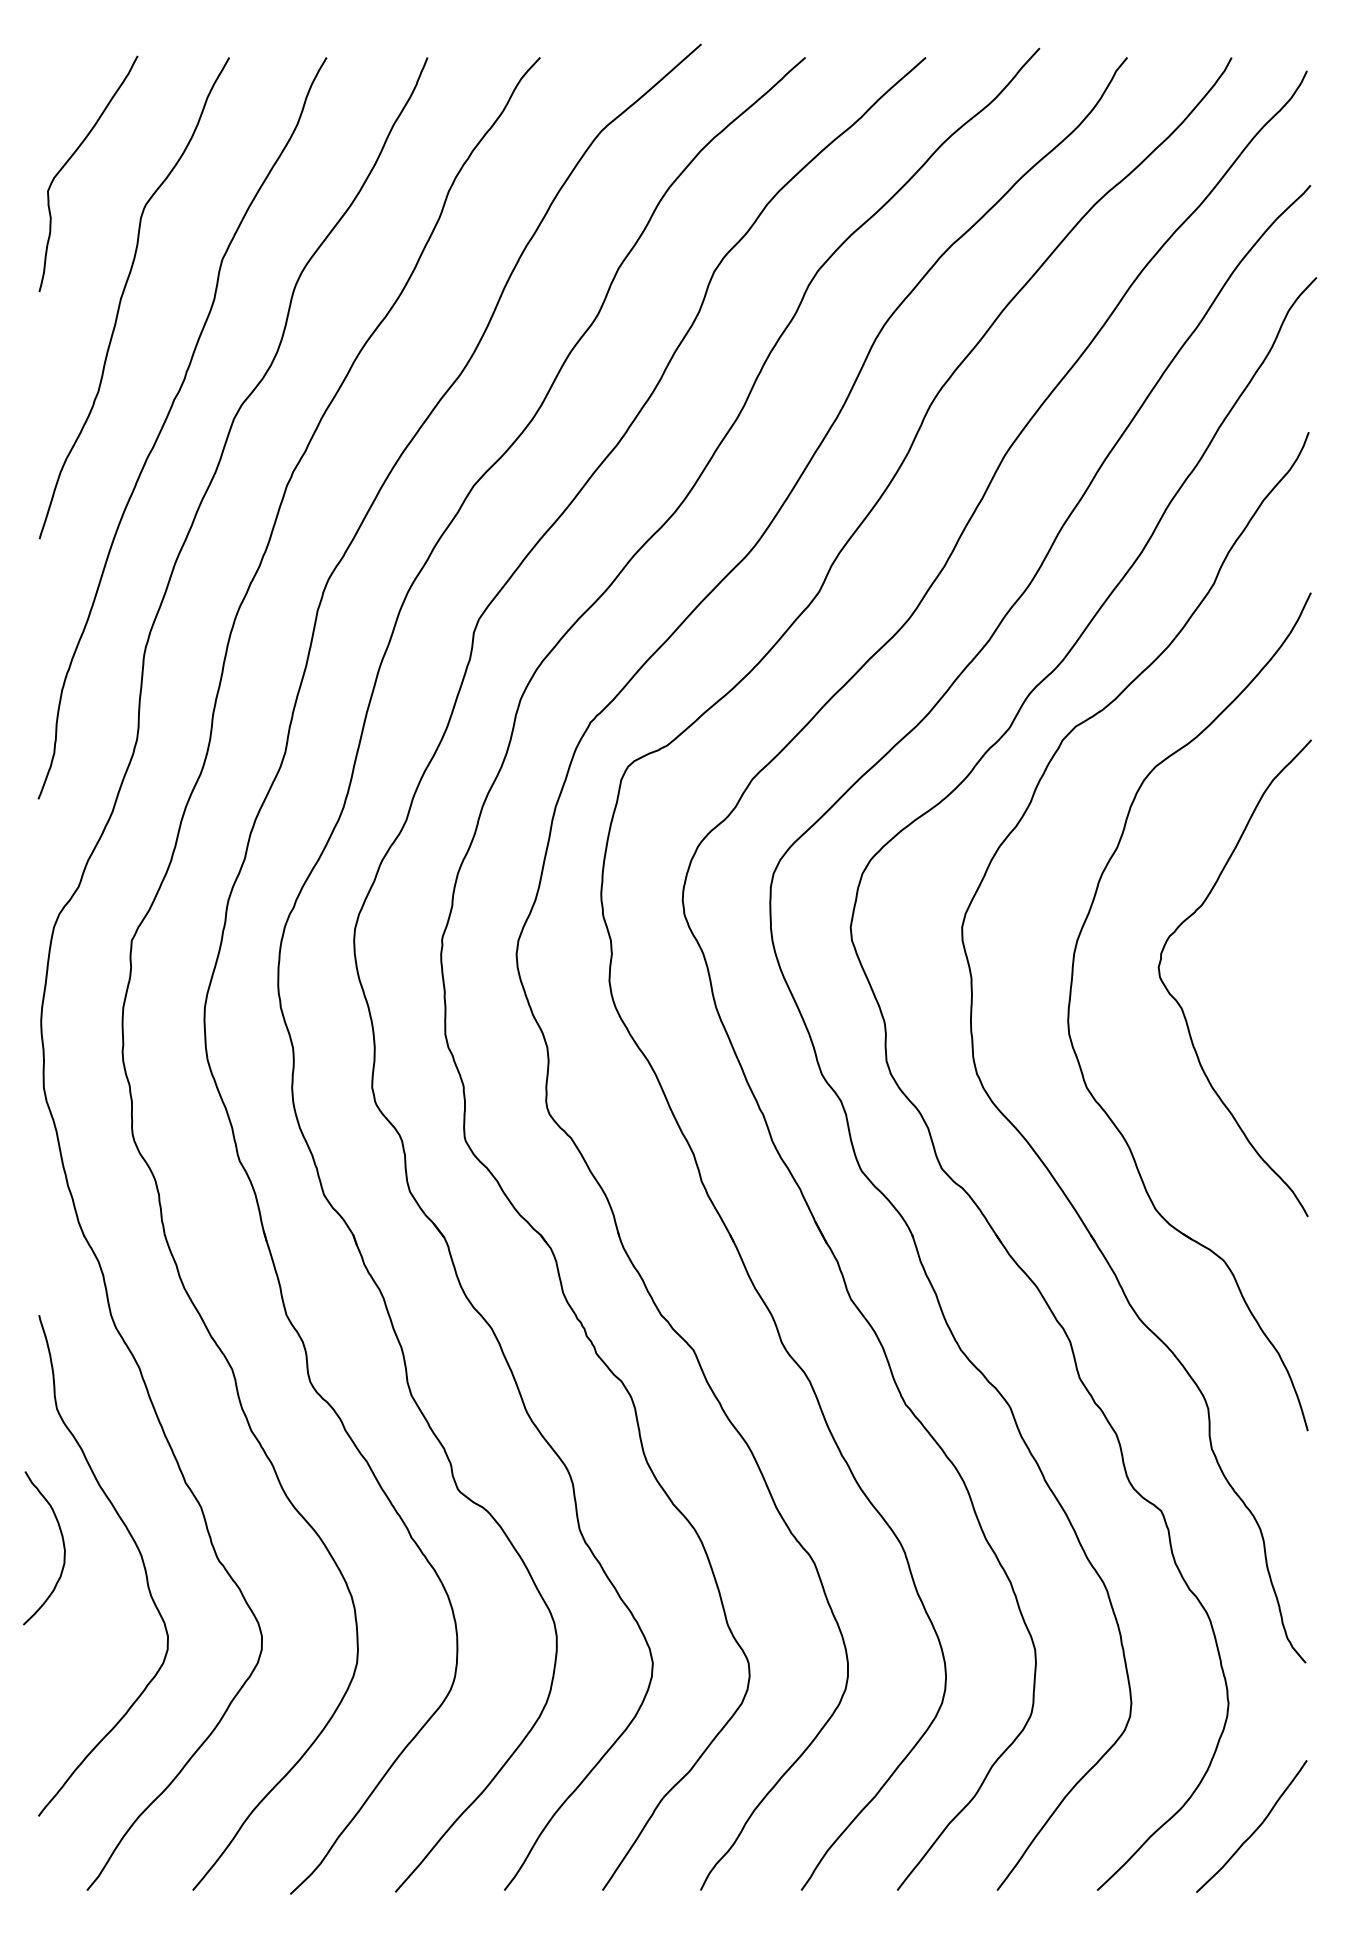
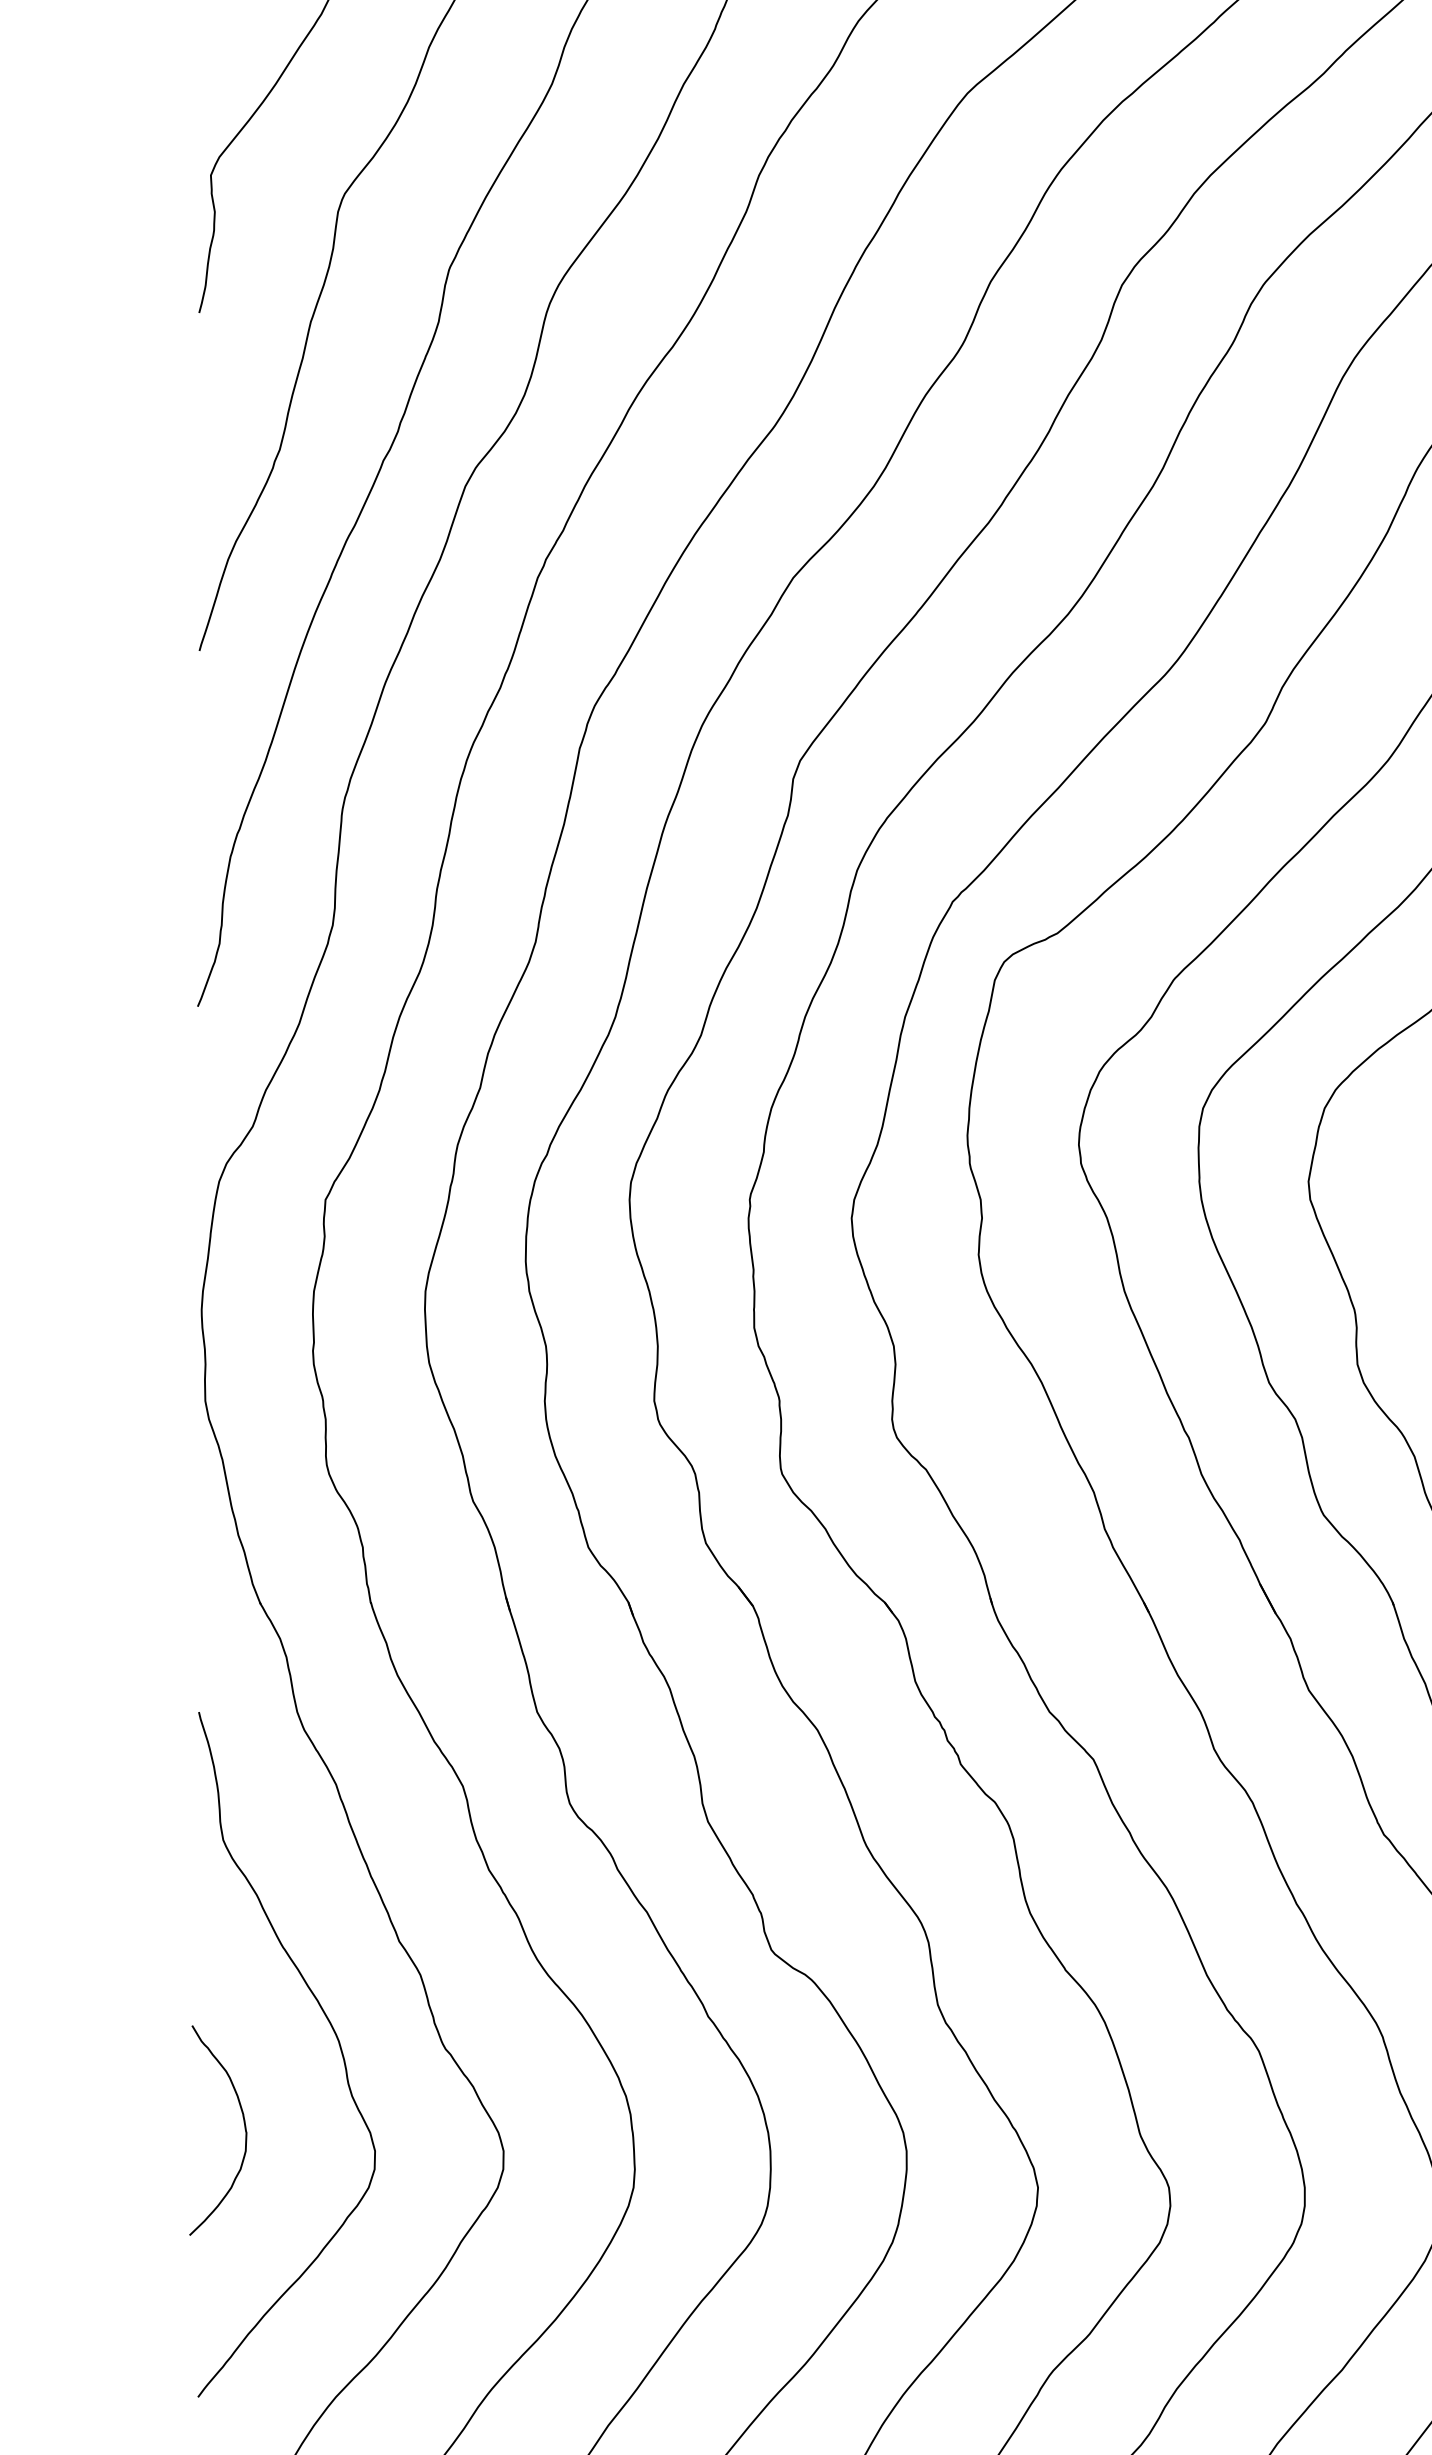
curve: (62, 1543) -> (243, 2123), moved

